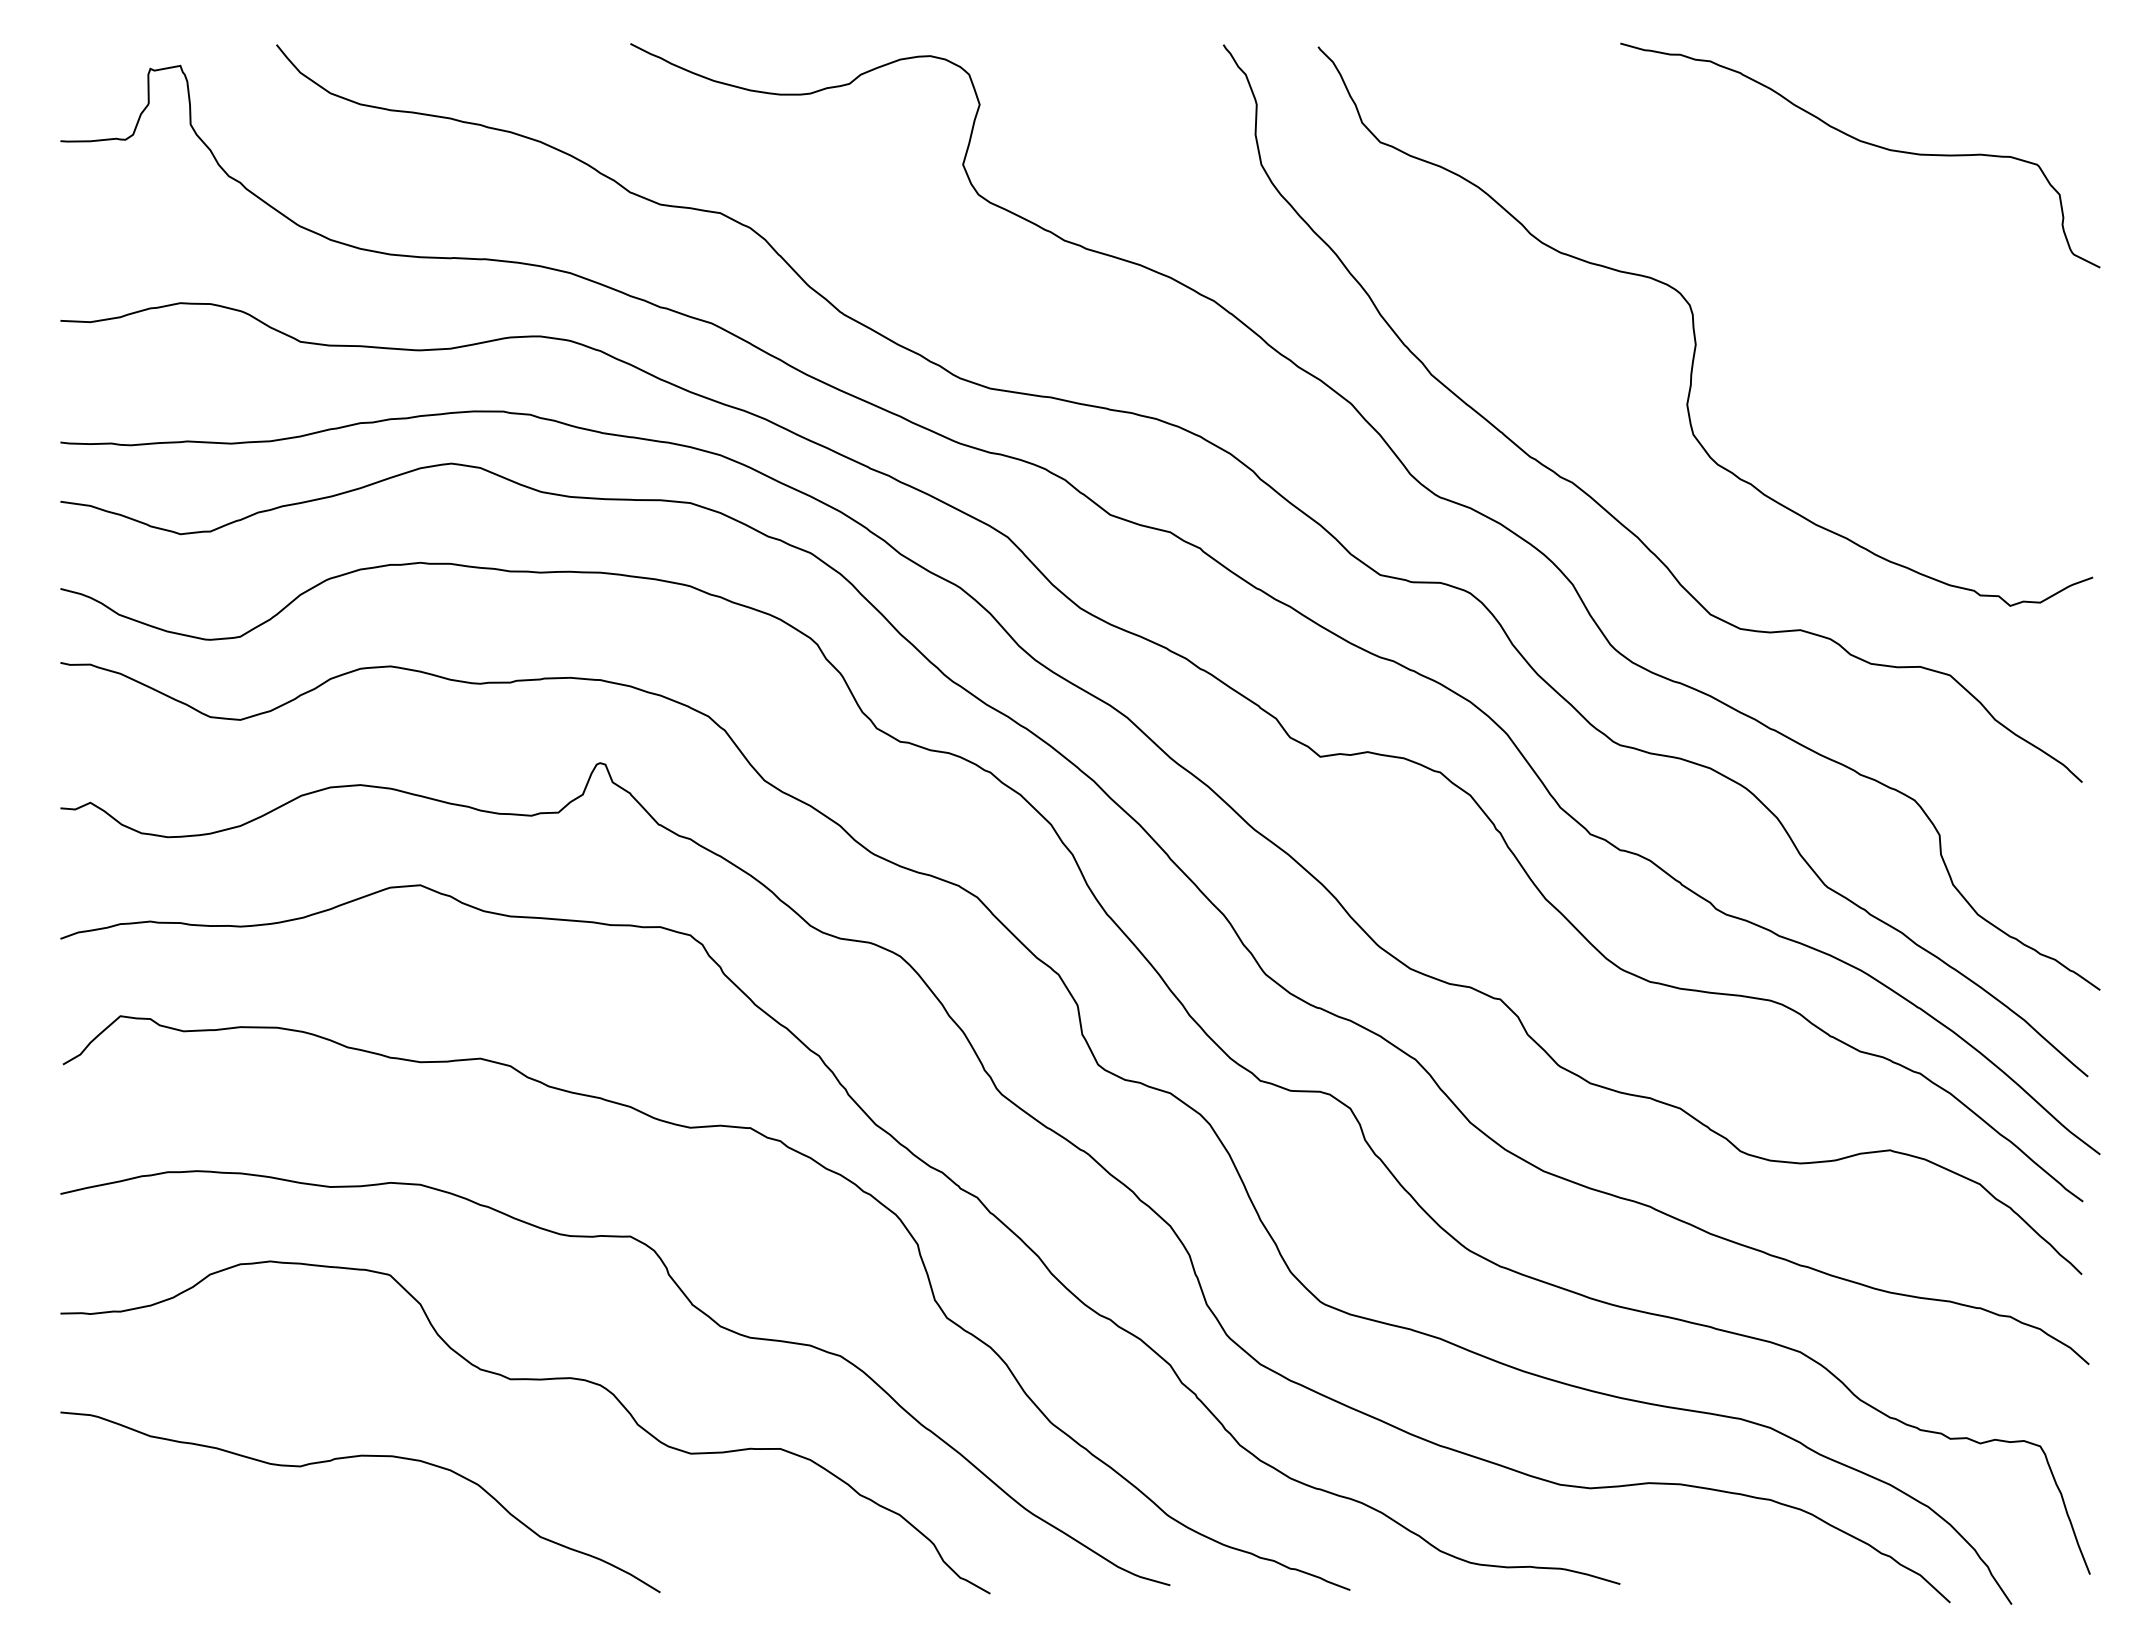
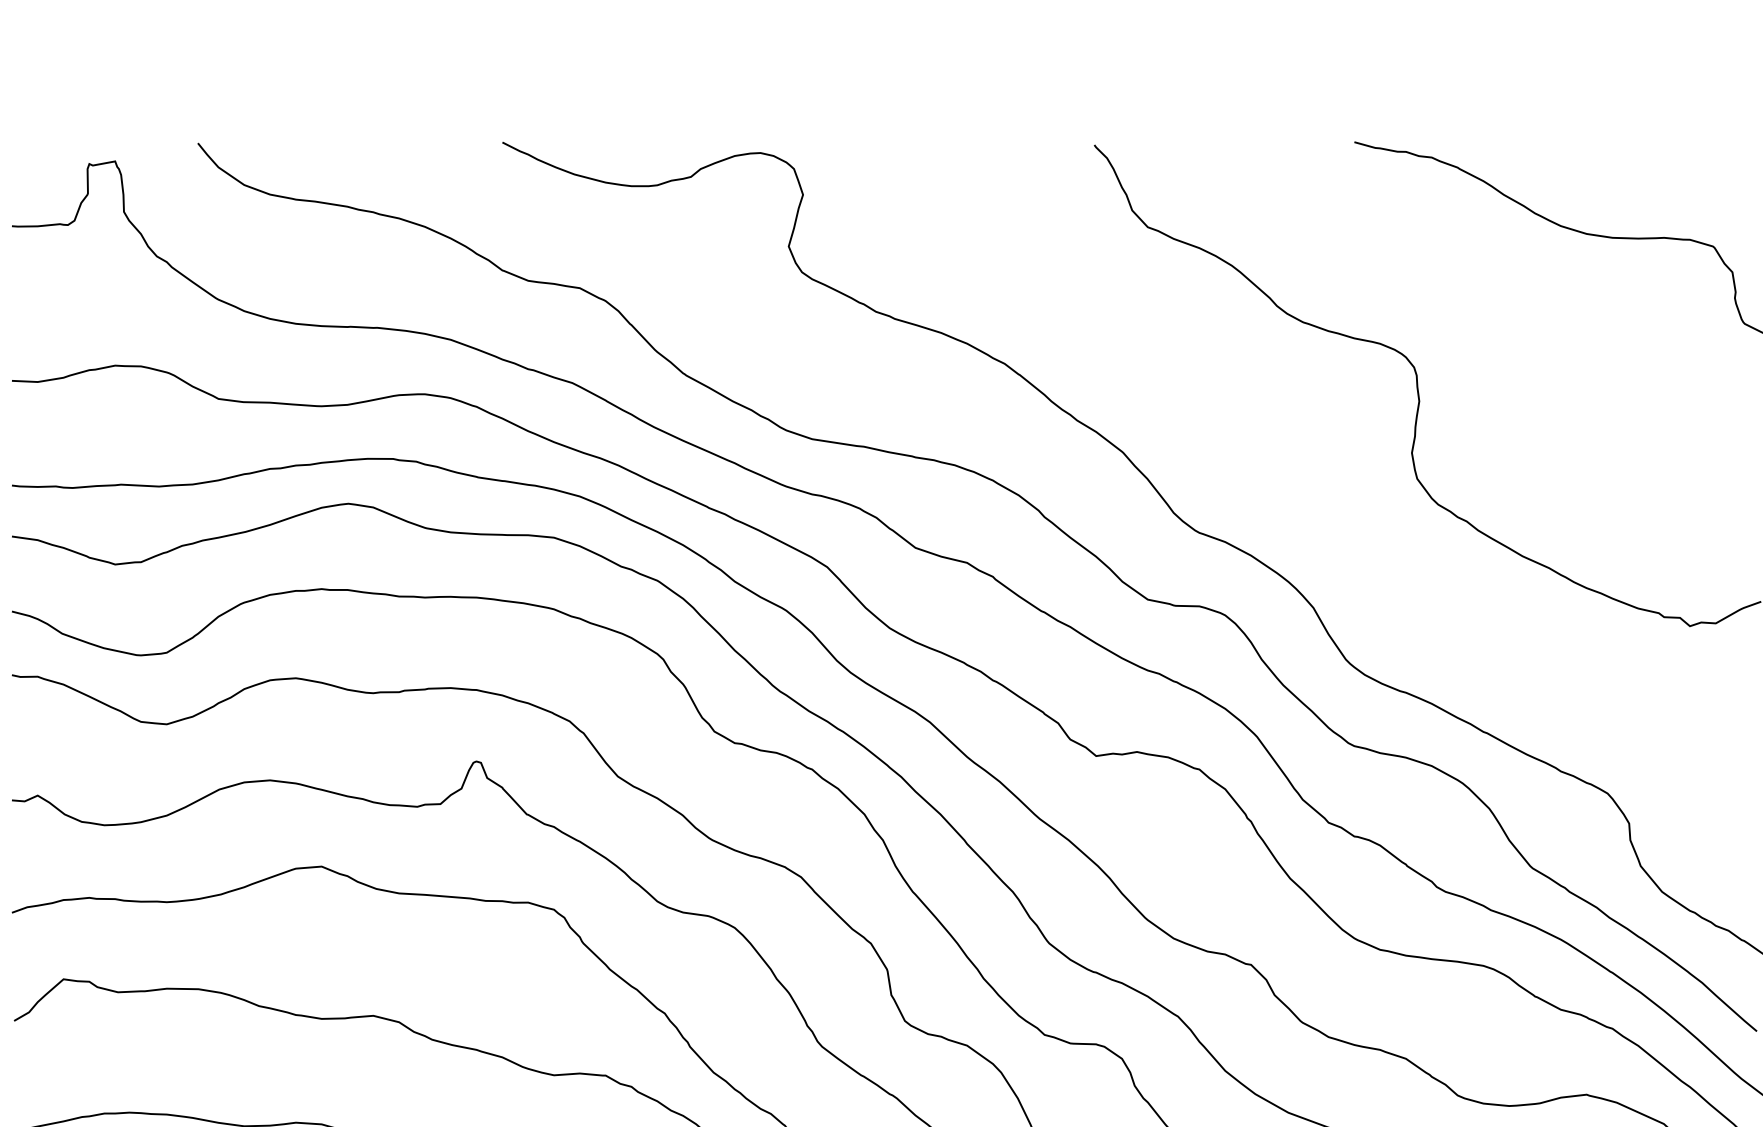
curve: (1590, 495) -> (1328, 531), removed

